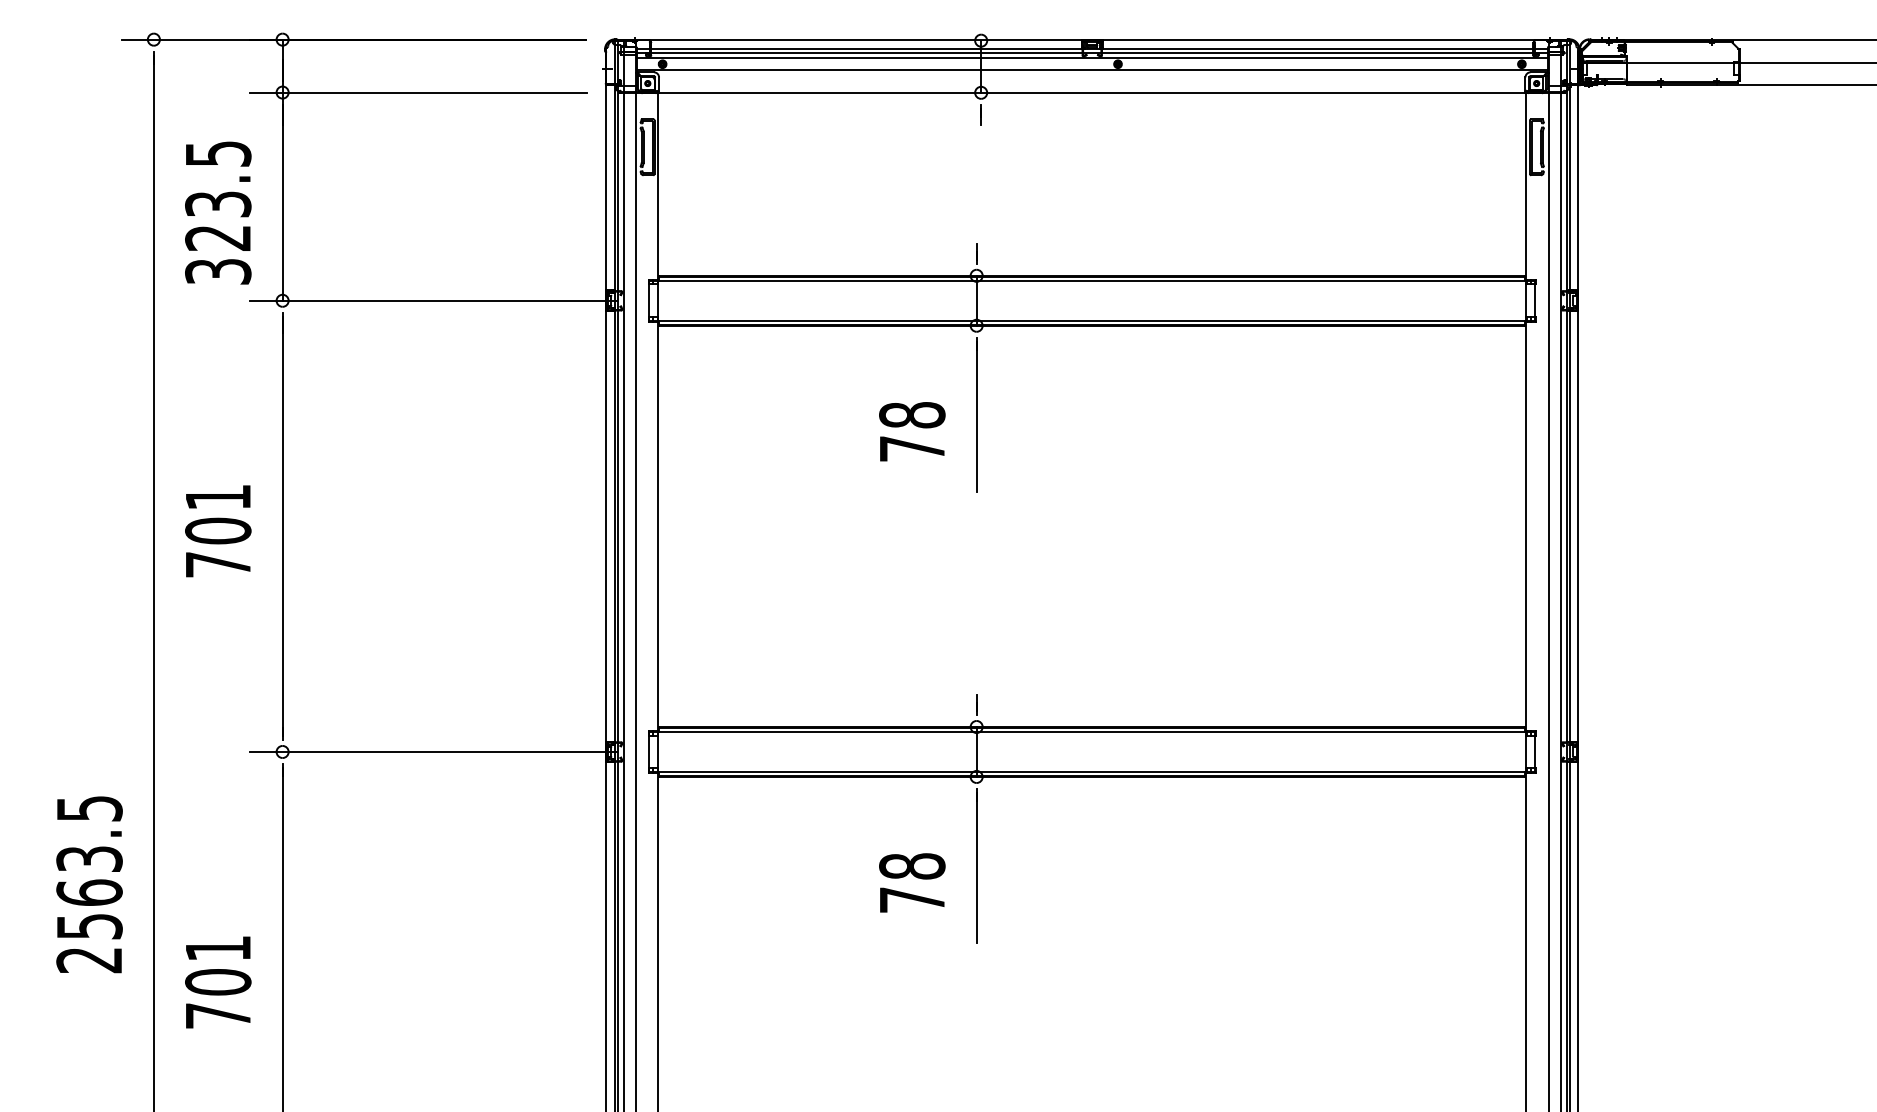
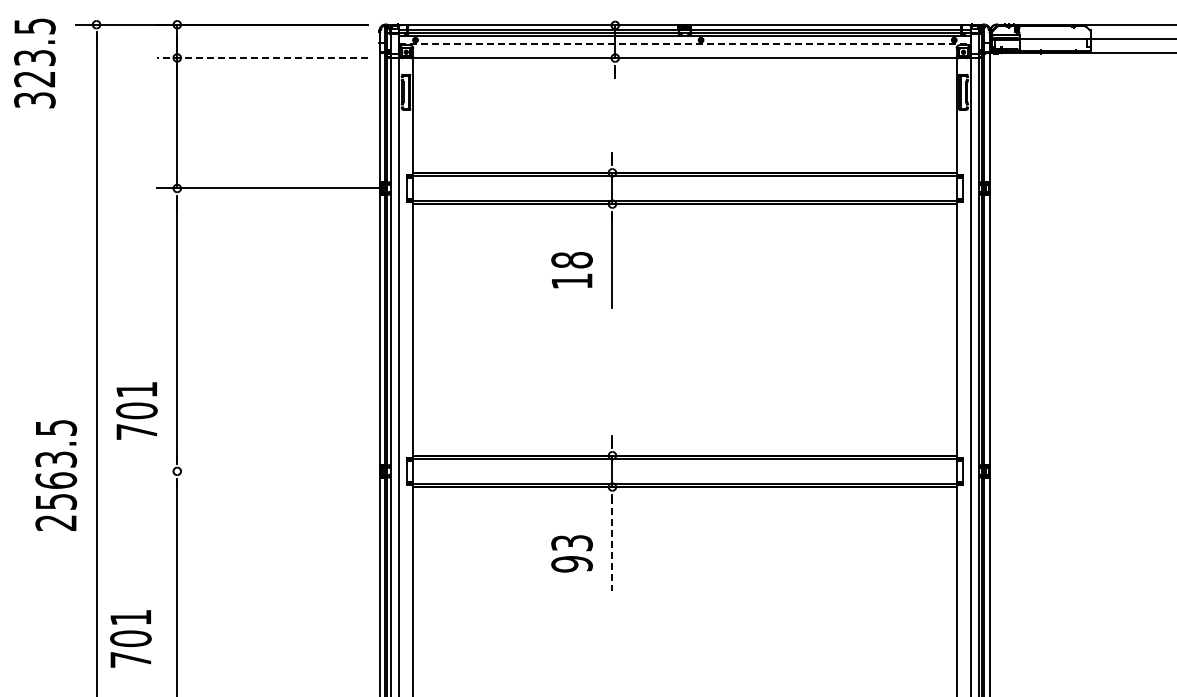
line: (1091, 69) -> (684, 43), solid -> dashed
line: (418, 91) -> (262, 57), solid -> dashed
text: (217, 213) -> (34, 63), moved
text: (912, 449) -> (572, 281), 78 -> 18
text: (217, 530) -> (136, 410), moved
line: (434, 752) -> (272, 471), removed
line: (976, 868) -> (612, 544), solid -> dashed
text: (911, 882) -> (571, 553), 78 -> 93
text: (90, 884) -> (56, 475), moved
text: (217, 981) -> (130, 638), moved

